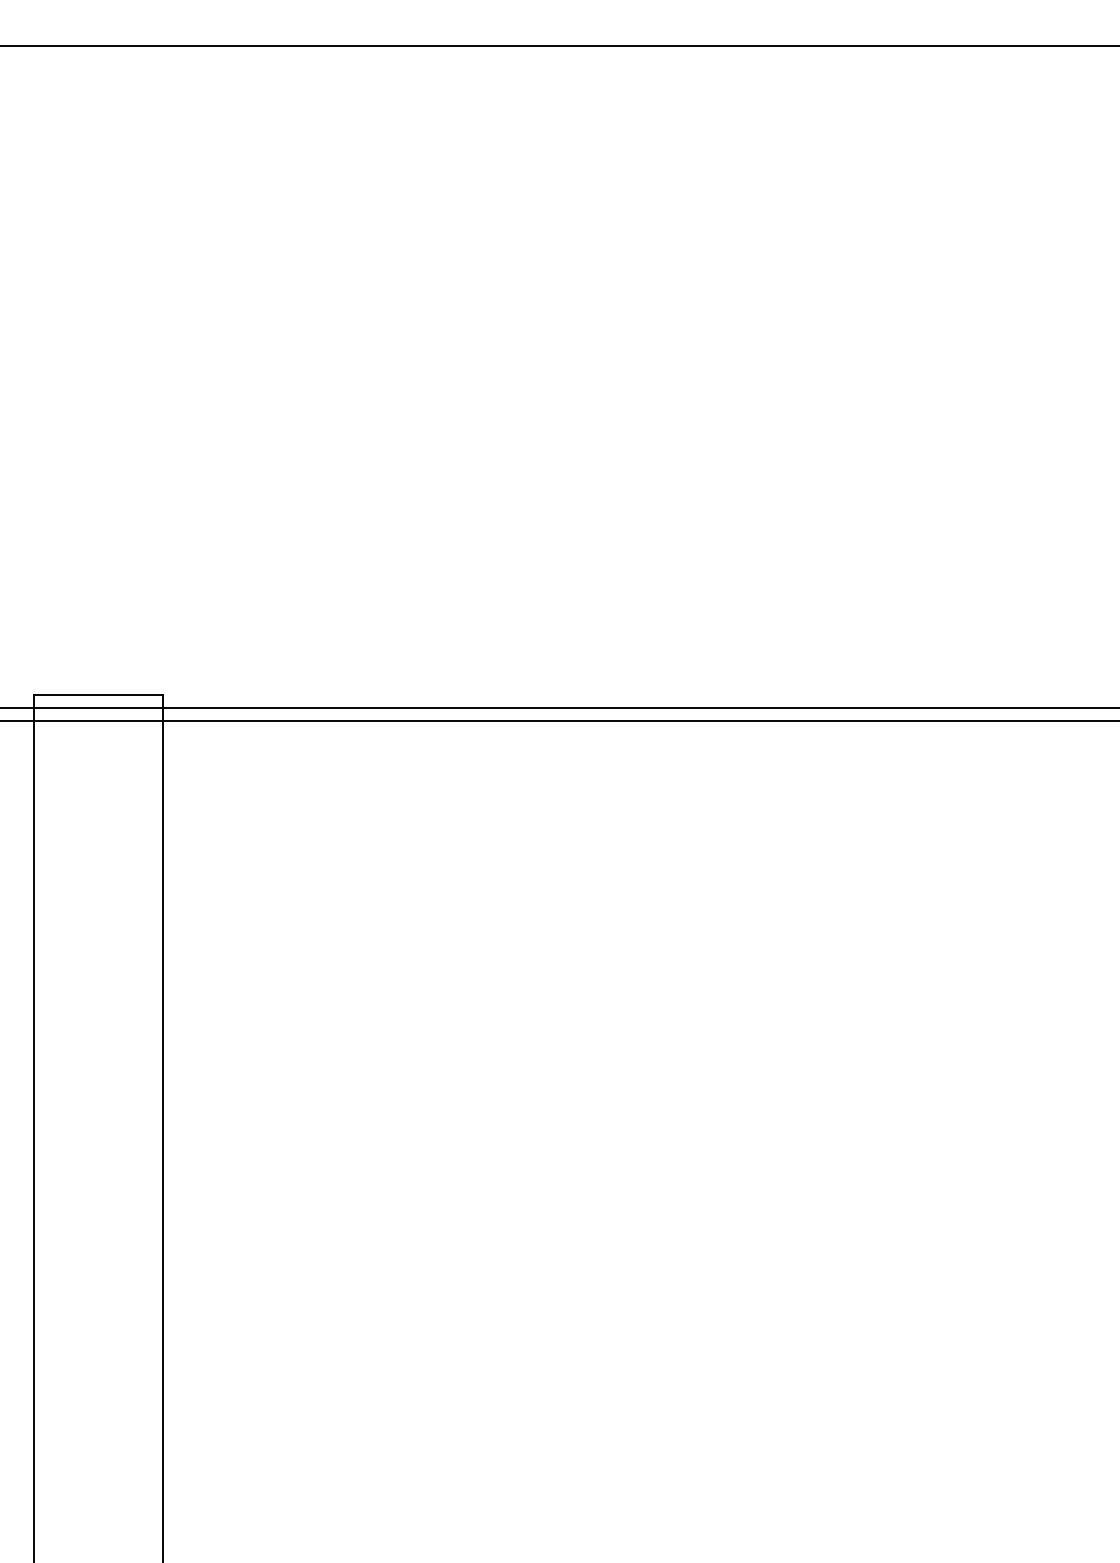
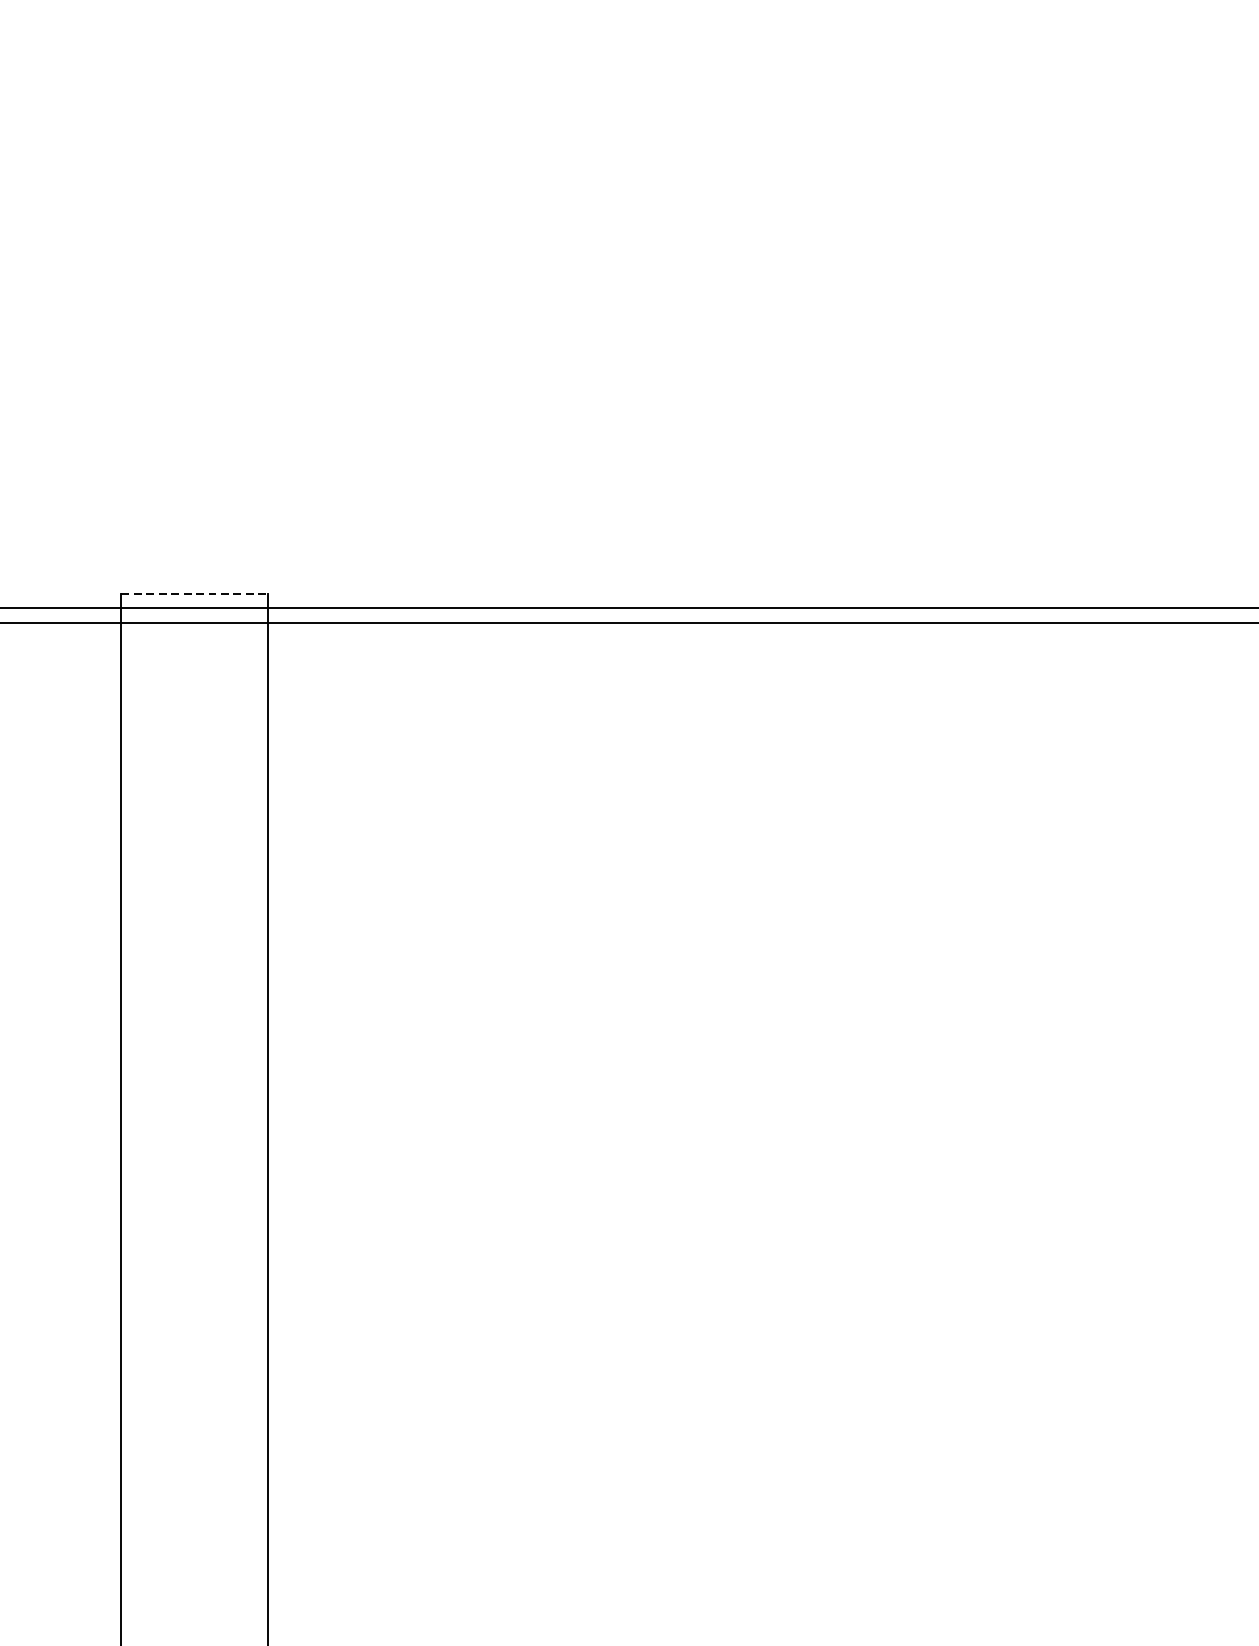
line: (98, 694) -> (194, 593), solid -> dashed

